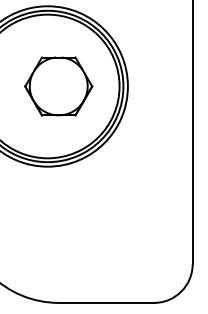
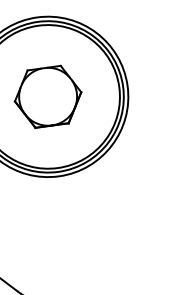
part: (58, 86) -> (47, 96), moved

